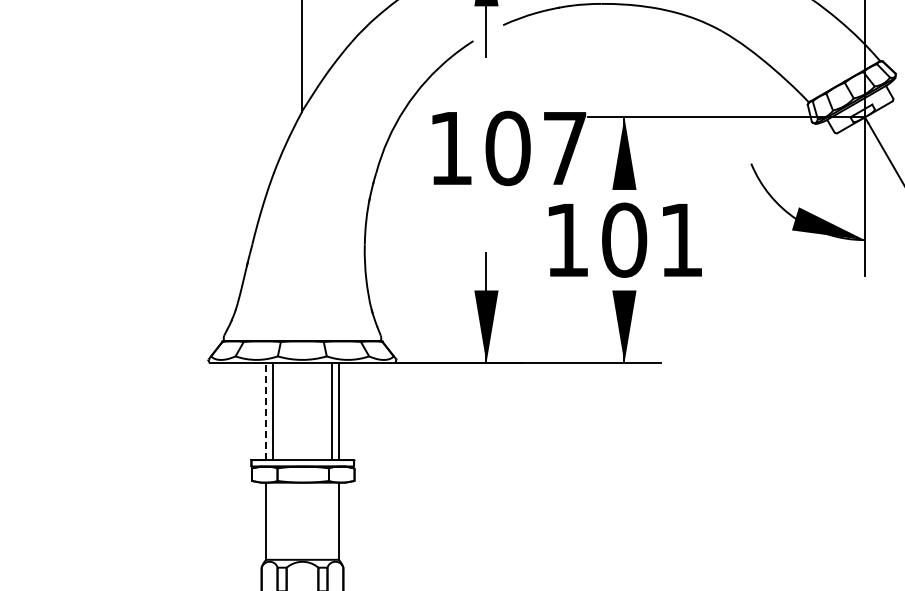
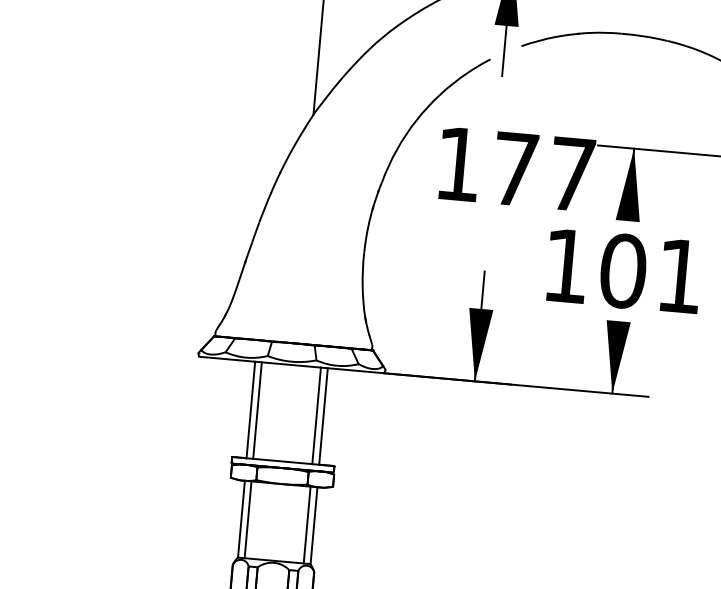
text: (507, 148) -> (514, 169), 107 -> 177
line: (265, 411) -> (250, 409), dashed -> solid
line: (272, 520) -> (247, 519), added
line: (332, 520) -> (307, 524), added

